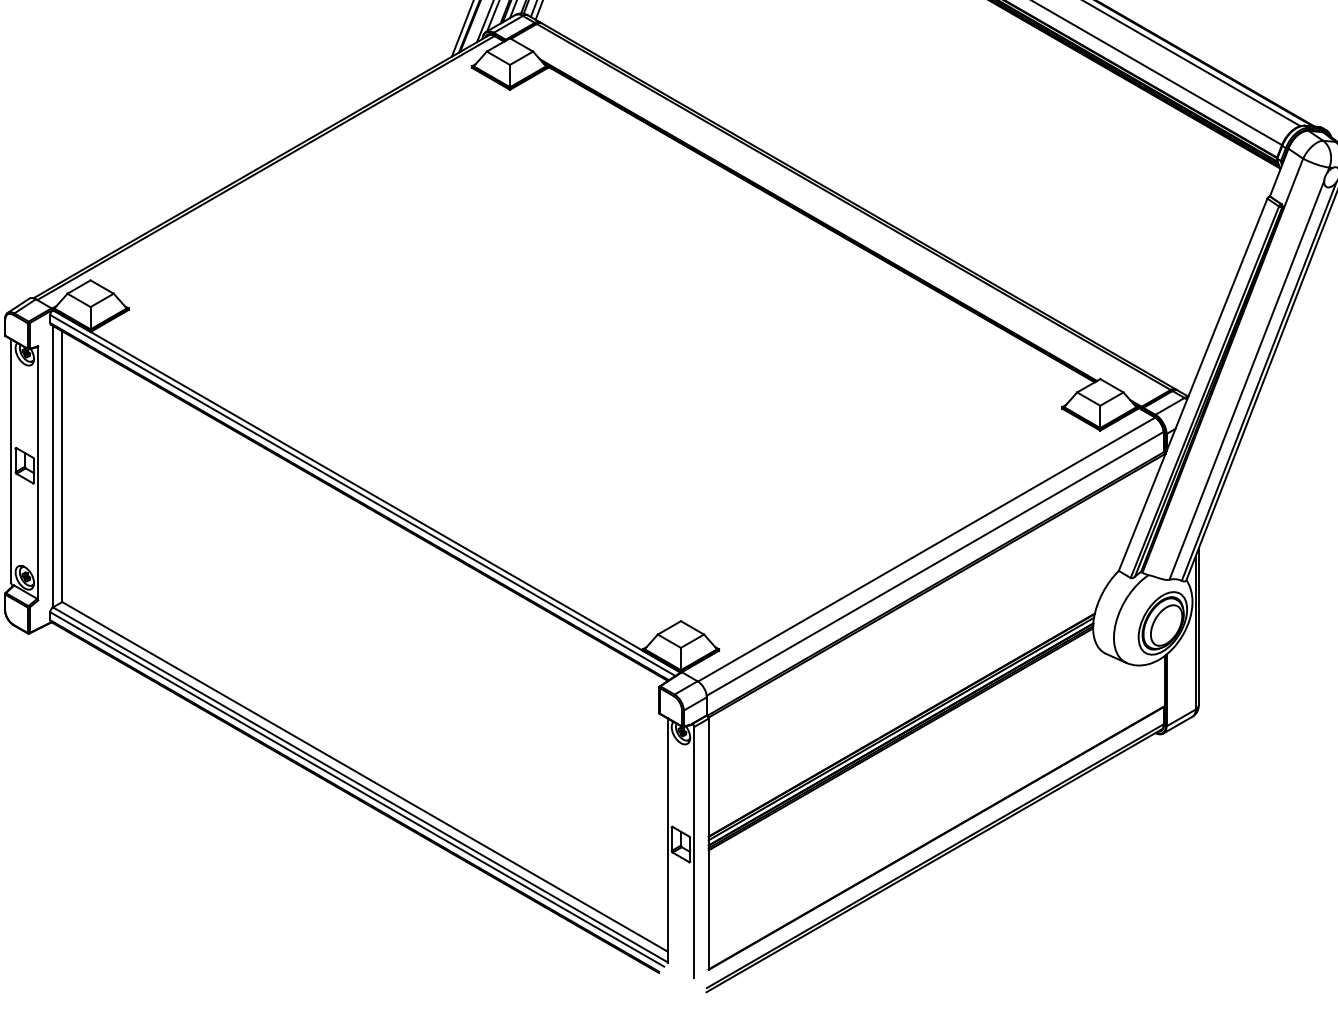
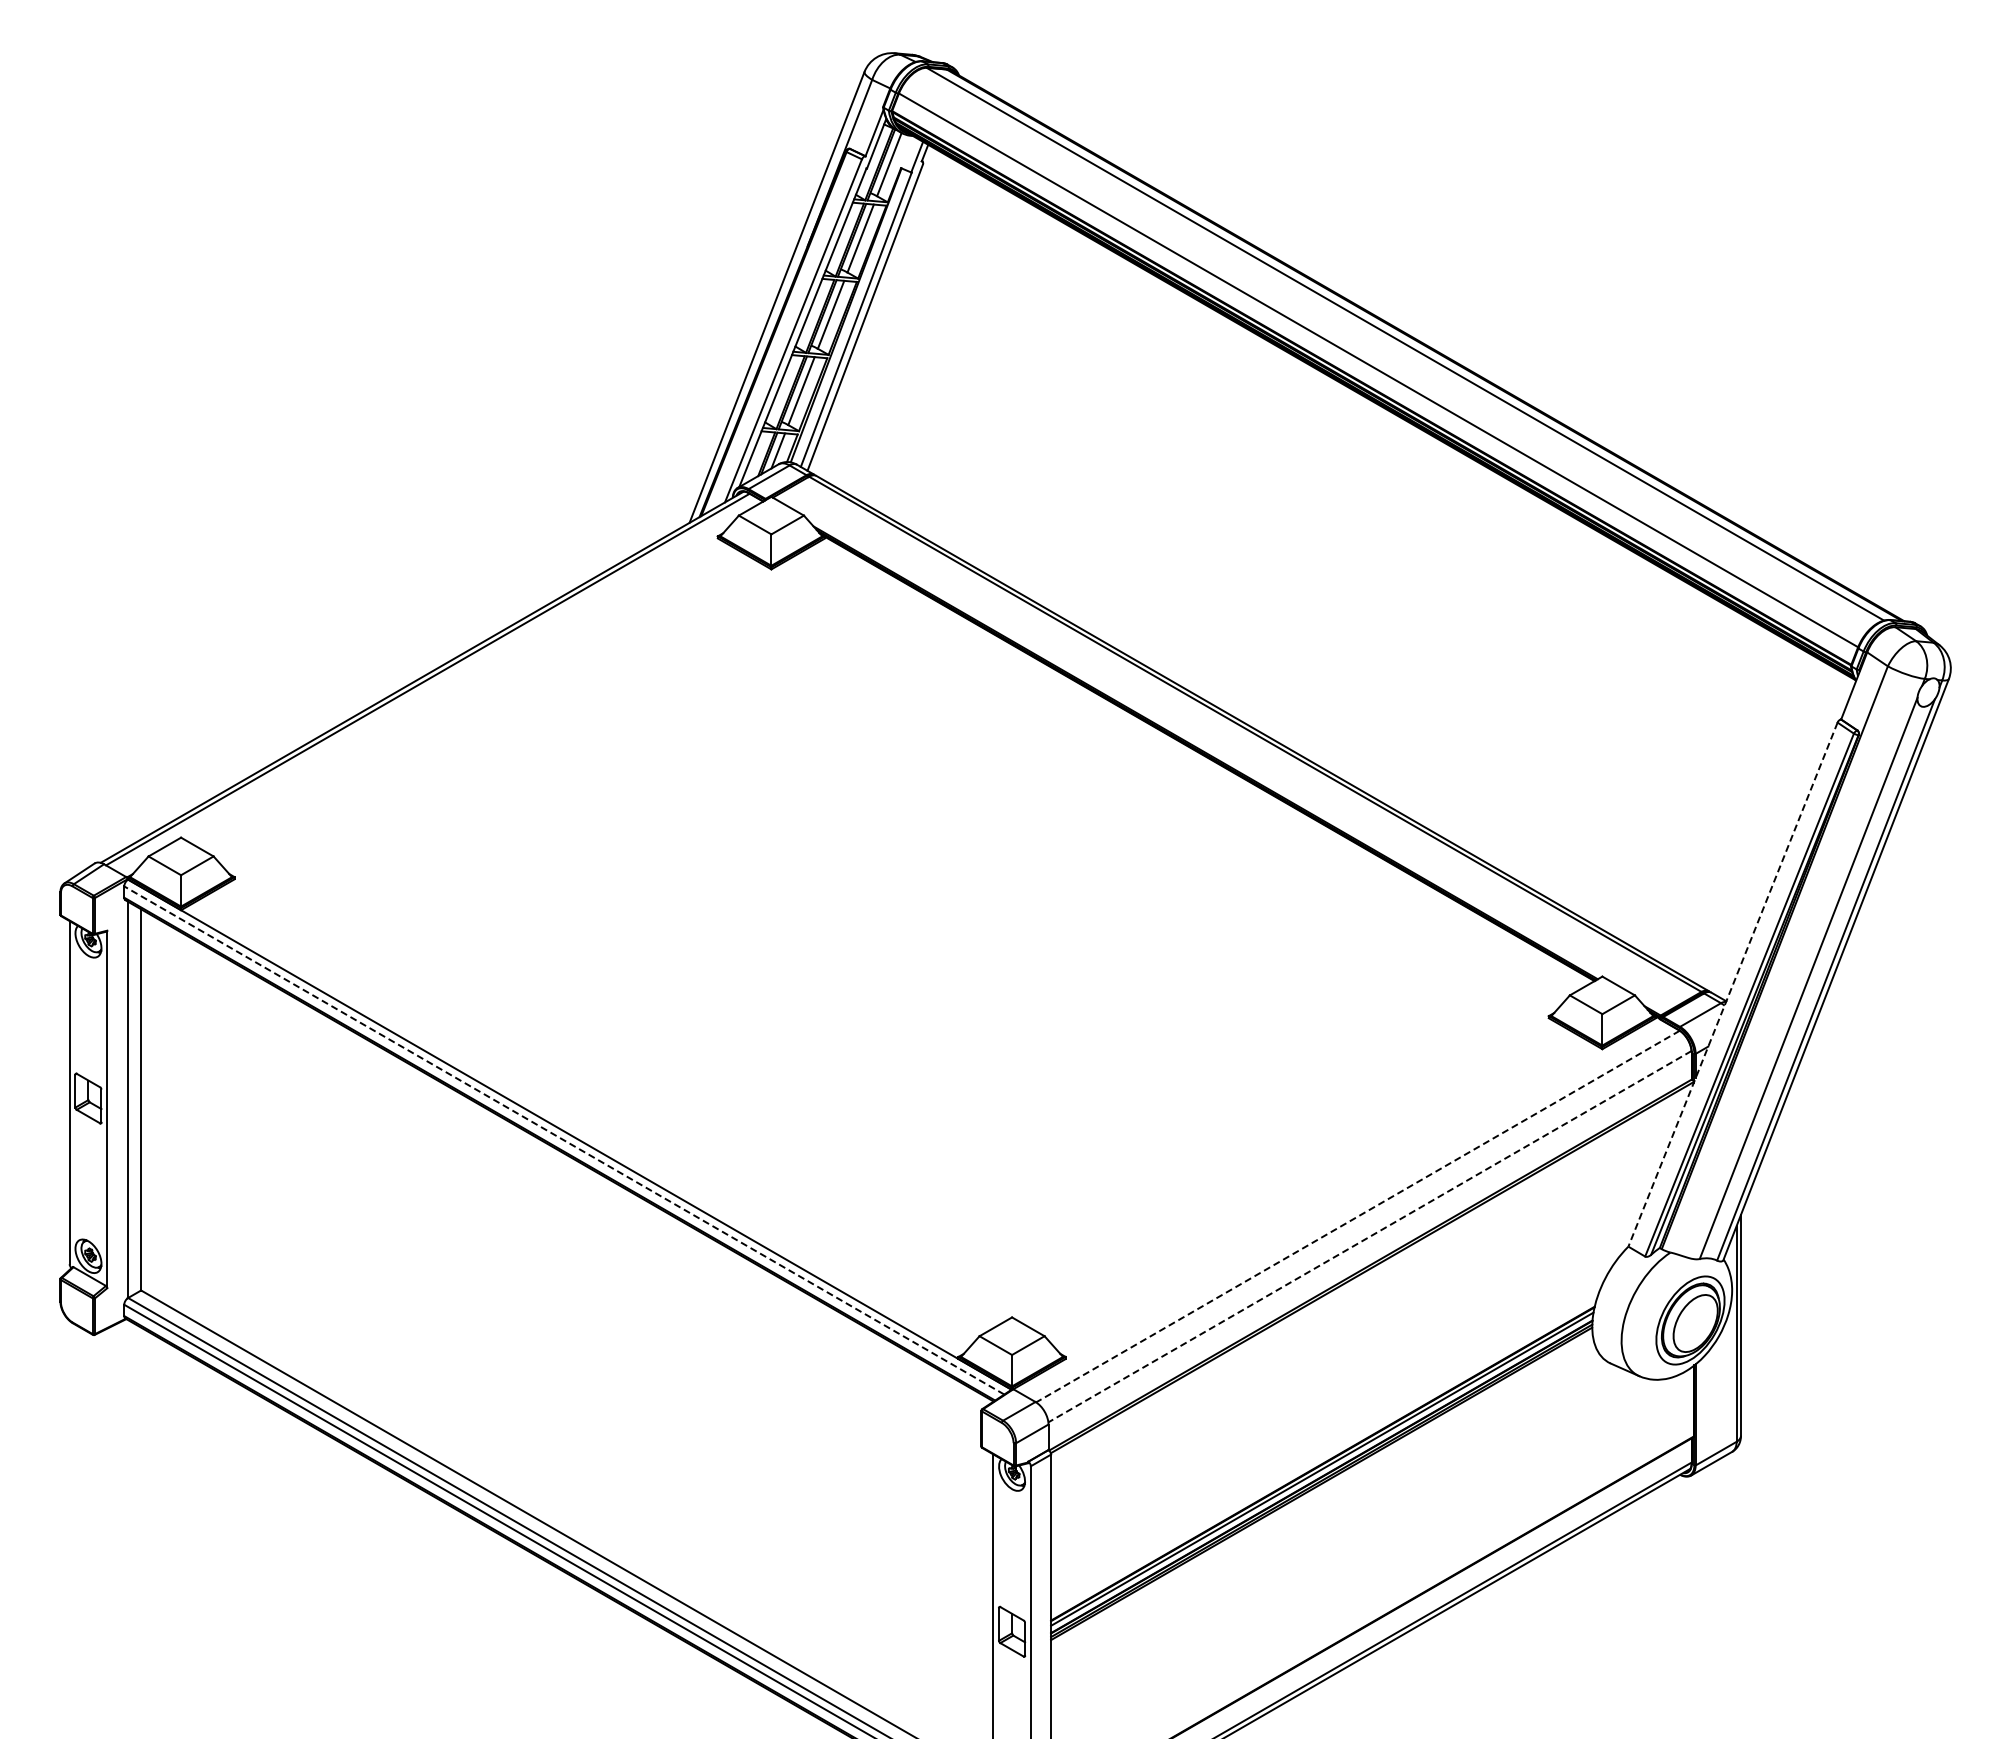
line: (1192, 385) -> (1732, 985), solid -> dashed
line: (362, 495) -> (563, 1140), solid -> dashed
line: (926, 549) -> (1357, 1216), solid -> dashed
line: (934, 563) -> (1369, 1236), solid -> dashed

